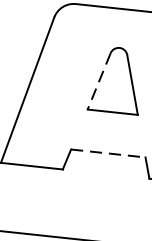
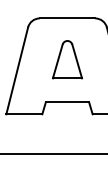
line: (98, 81) -> (57, 61), dashed -> solid
line: (108, 153) -> (67, 102), dashed -> solid

